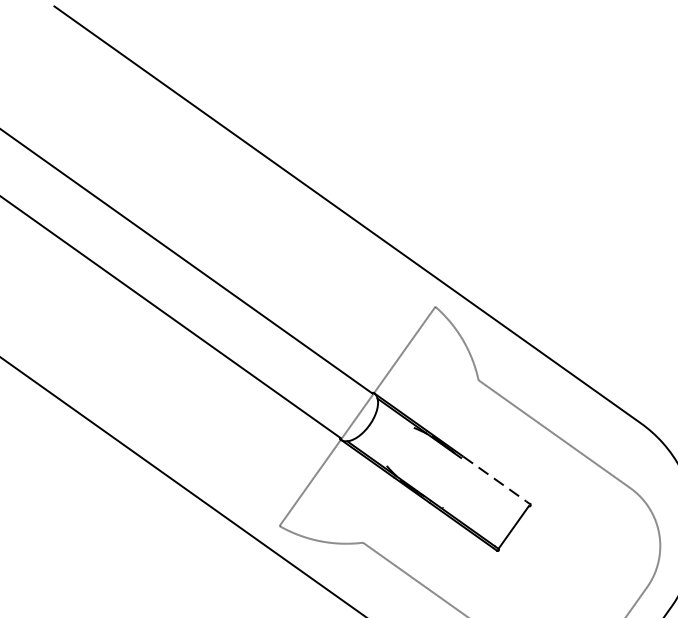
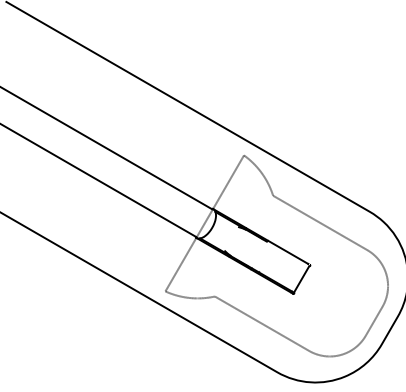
line: (493, 479) -> (287, 252), dashed -> solid

